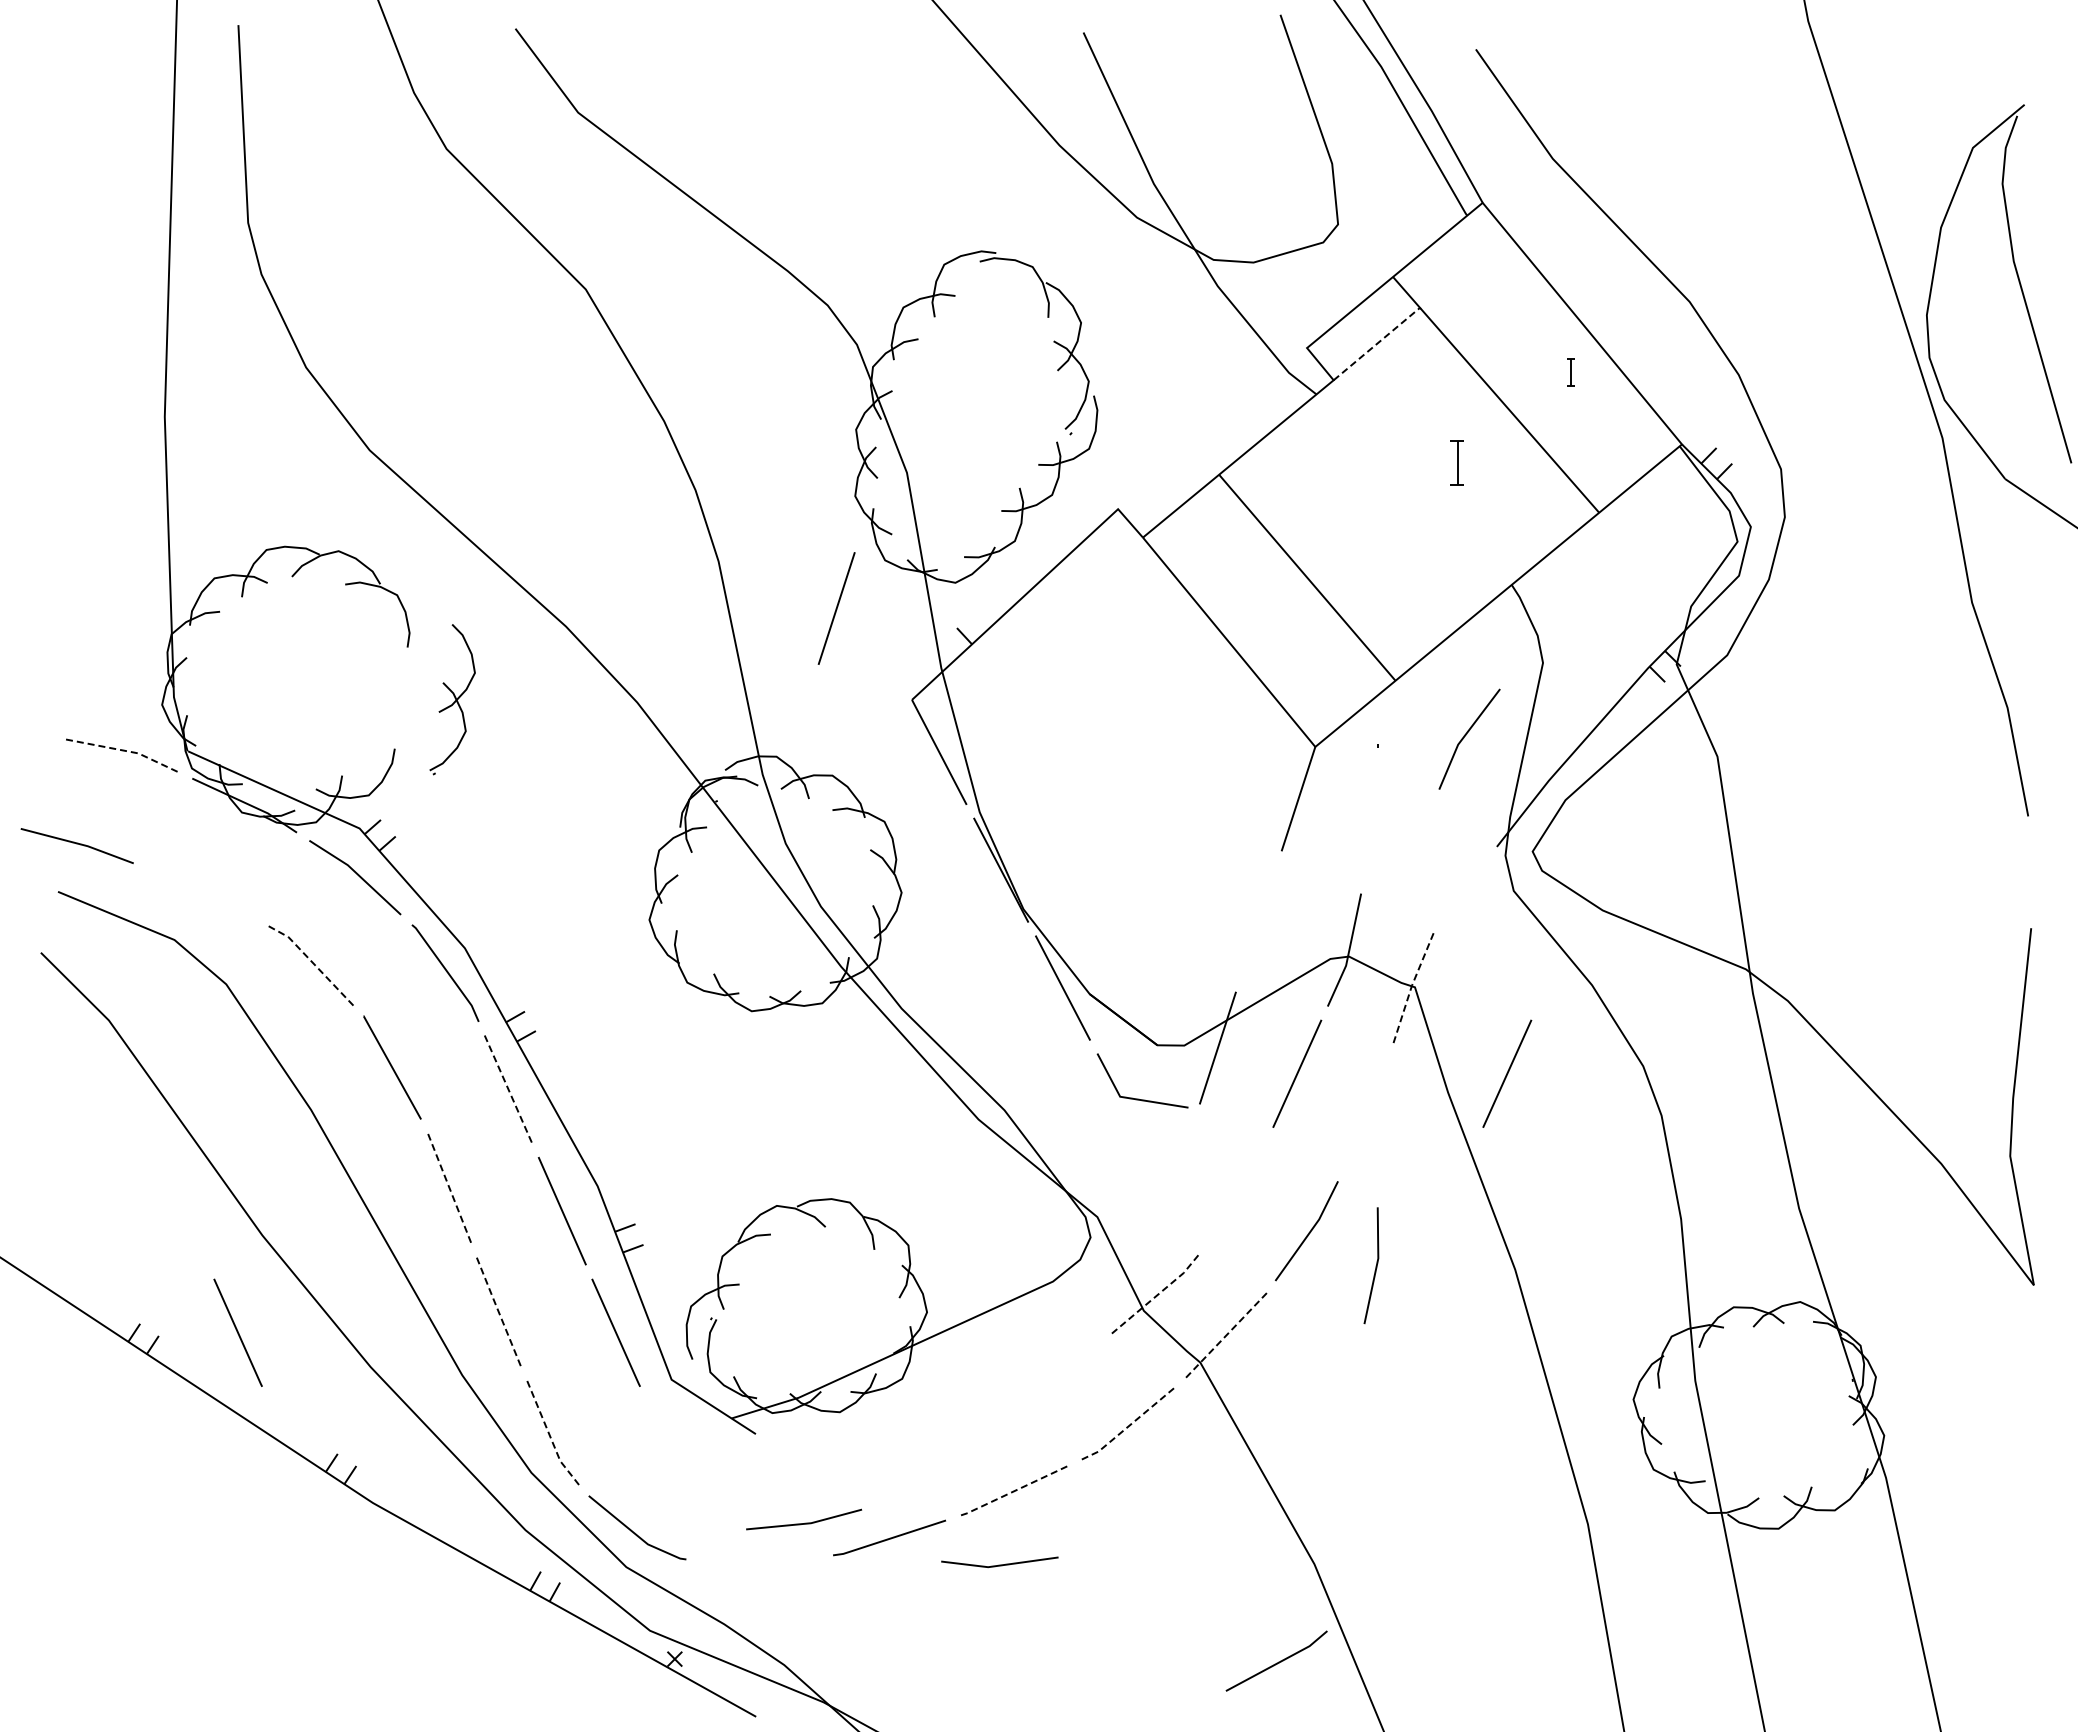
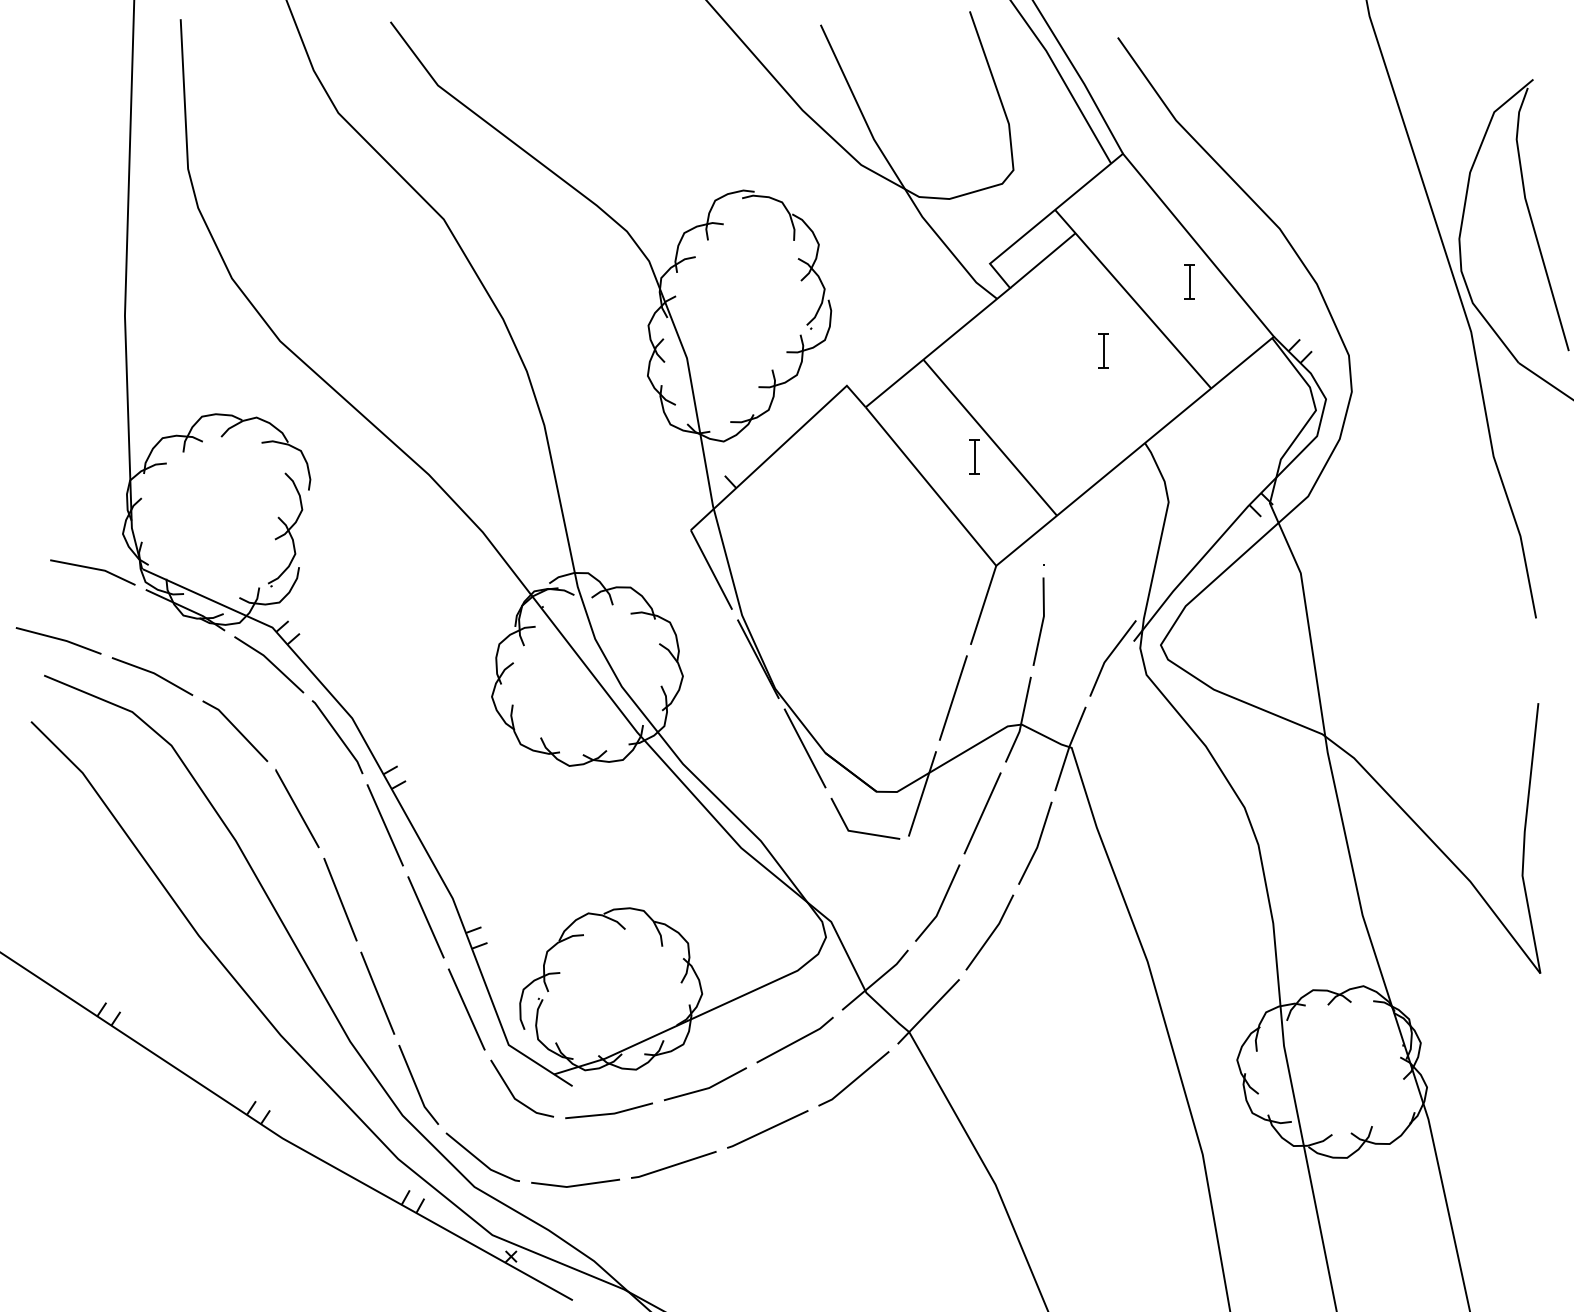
line: (1377, 343) -> (1043, 260), dashed -> solid
part: (1570, 372) -> (1189, 282), size x1.67
part: (1285, 602) -> (973, 456), added
line: (836, 608) -> (953, 698), moved
part: (452, 699) -> (285, 529), moved
line: (1466, 735) -> (1110, 655), moved
line: (124, 750) -> (94, 568), dashed -> solid
line: (201, 889) -> (152, 673), added
line: (312, 962) -> (236, 729), dashed -> solid
line: (1411, 987) -> (1069, 748), dashed -> solid
line: (1507, 1073) -> (1141, 813), removed
line: (508, 1090) -> (385, 826), dashed -> solid
line: (1369, 1114) -> (1037, 844), added
line: (449, 1187) -> (340, 899), dashed -> solid
line: (1241, 1195) -> (940, 905), added
line: (1375, 1265) -> (1041, 621), moved
line: (1157, 1295) -> (876, 981), dashed -> solid
line: (498, 1310) -> (377, 992), dashed -> solid
line: (237, 1332) -> (180, 1009), removed
line: (1225, 1336) -> (928, 1012), dashed -> solid
line: (1128, 1426) -> (854, 1080), dashed -> solid
line: (549, 1434) -> (416, 1086), dashed -> solid
line: (931, 1436) -> (705, 1088), added
line: (678, 1446) -> (513, 1095), added
line: (1013, 1491) -> (767, 1129), dashed -> solid
line: (805, 1522) -> (610, 1113), moved
line: (999, 1564) -> (575, 1184), moved
line: (1276, 1662) -> (794, 1041), moved

